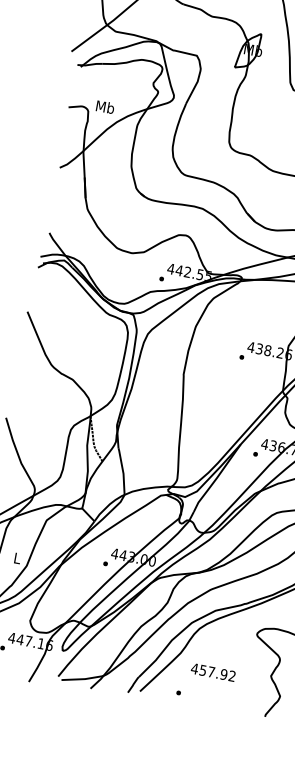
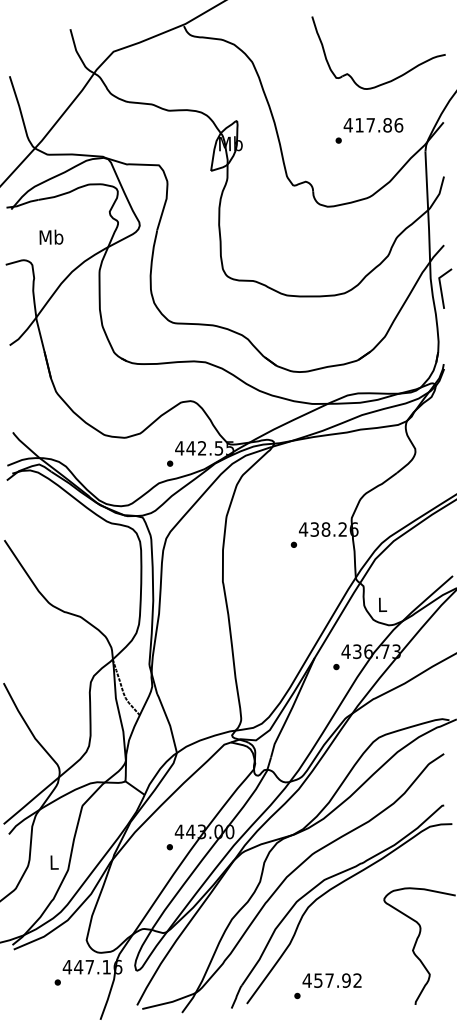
text: (105, 106) -> (51, 236), moved
text: (212, 672) -> (331, 980), moved

